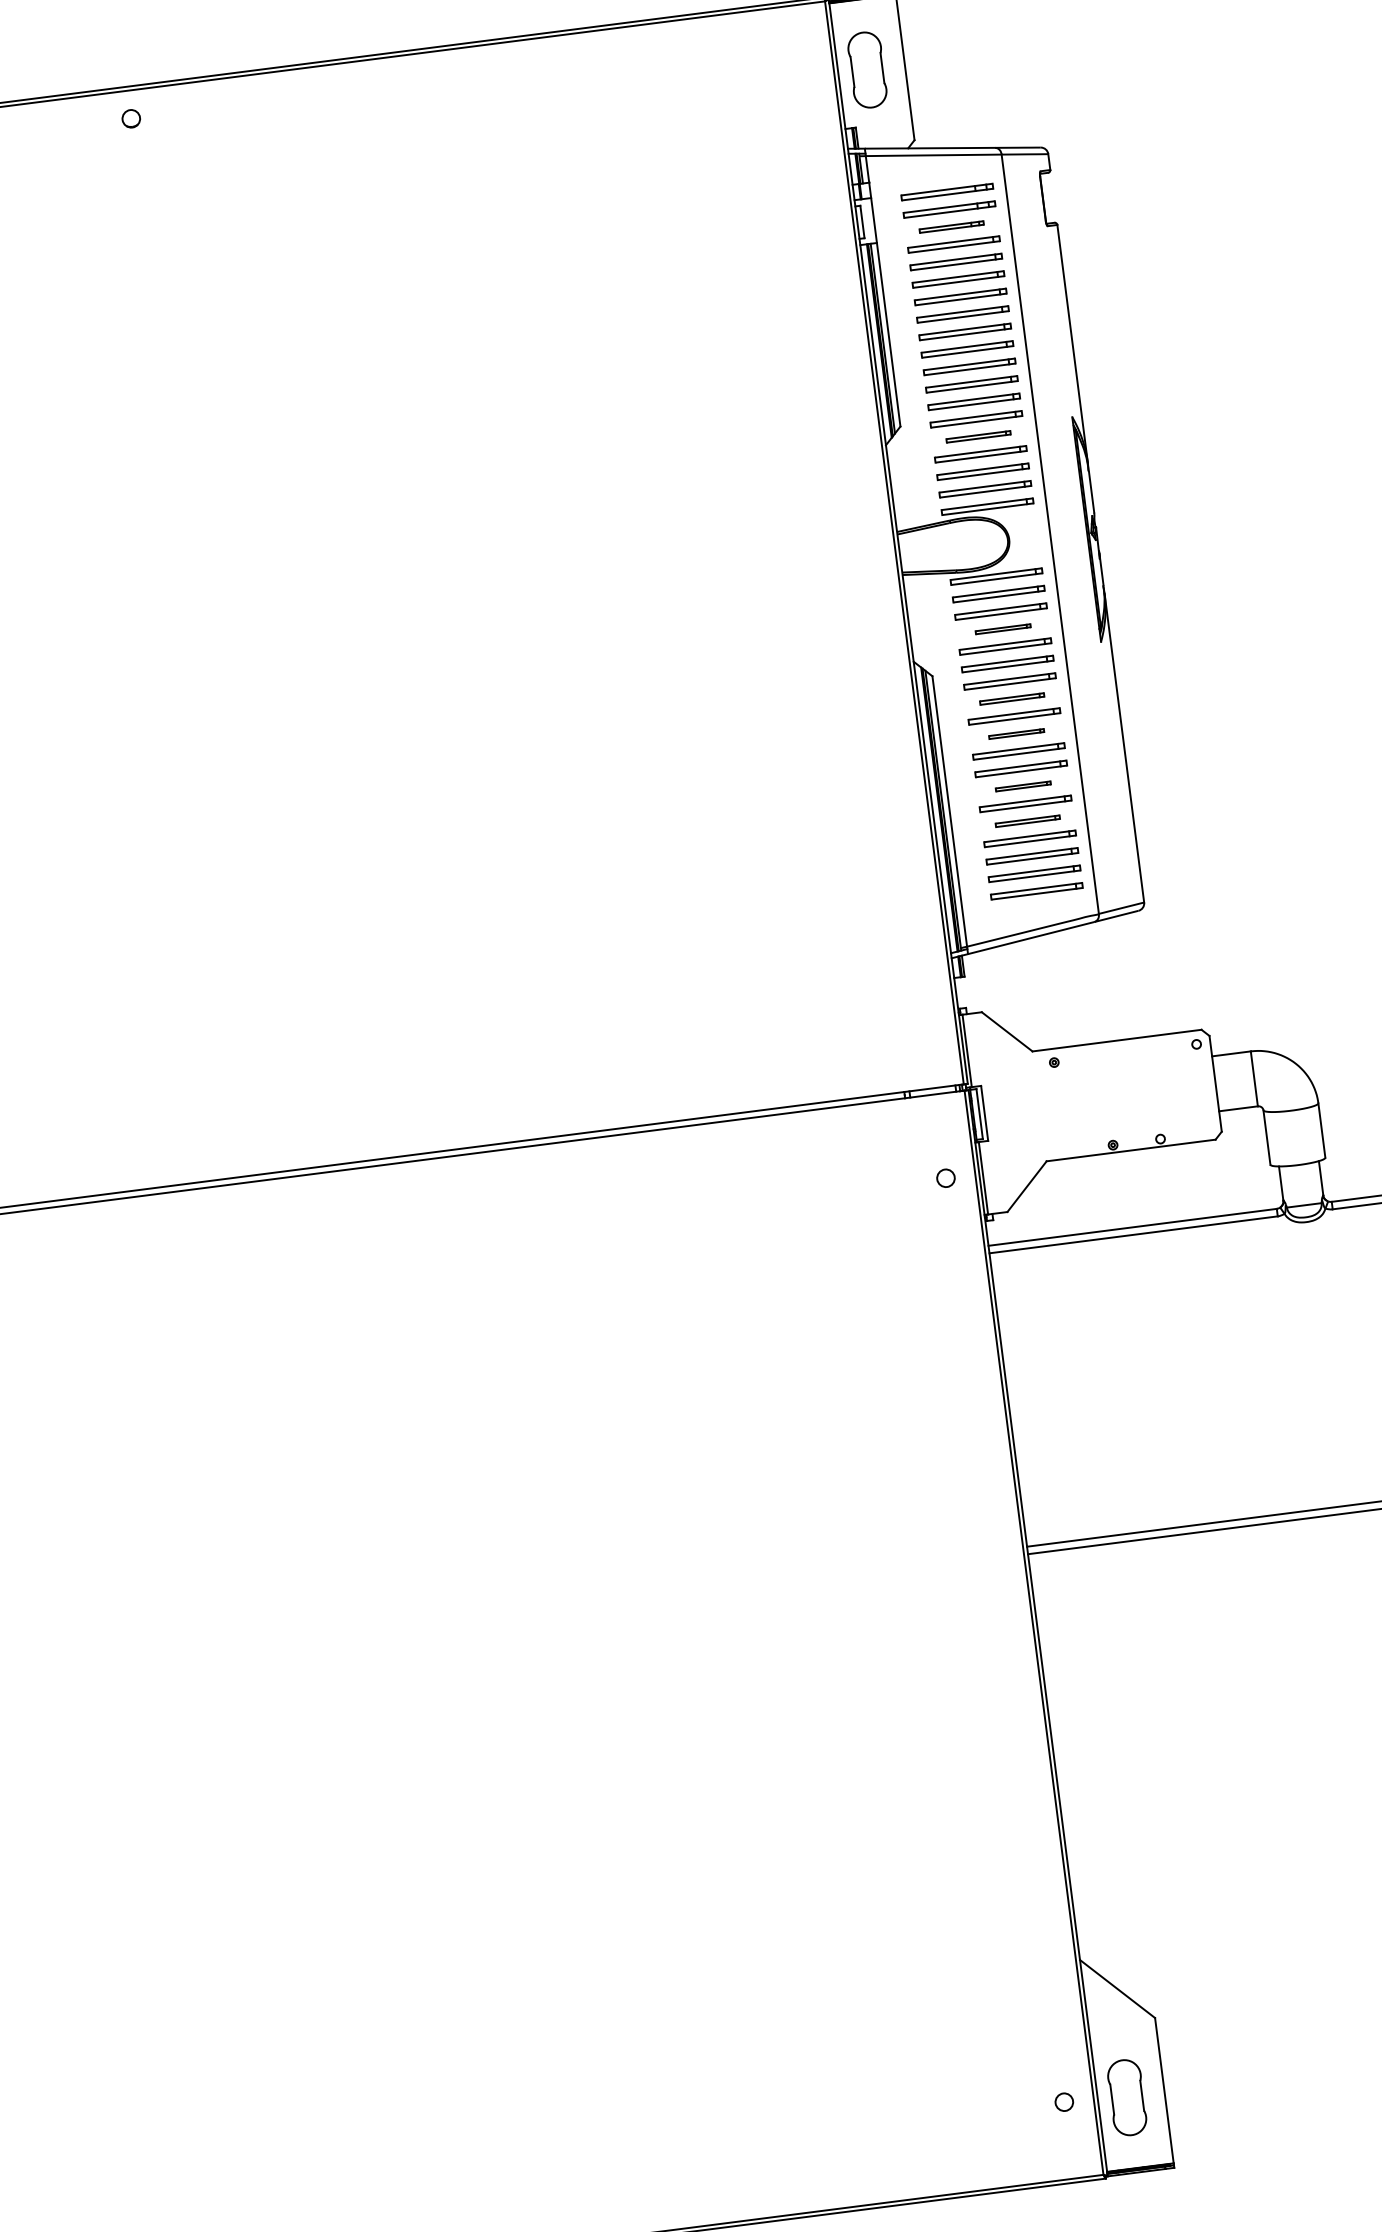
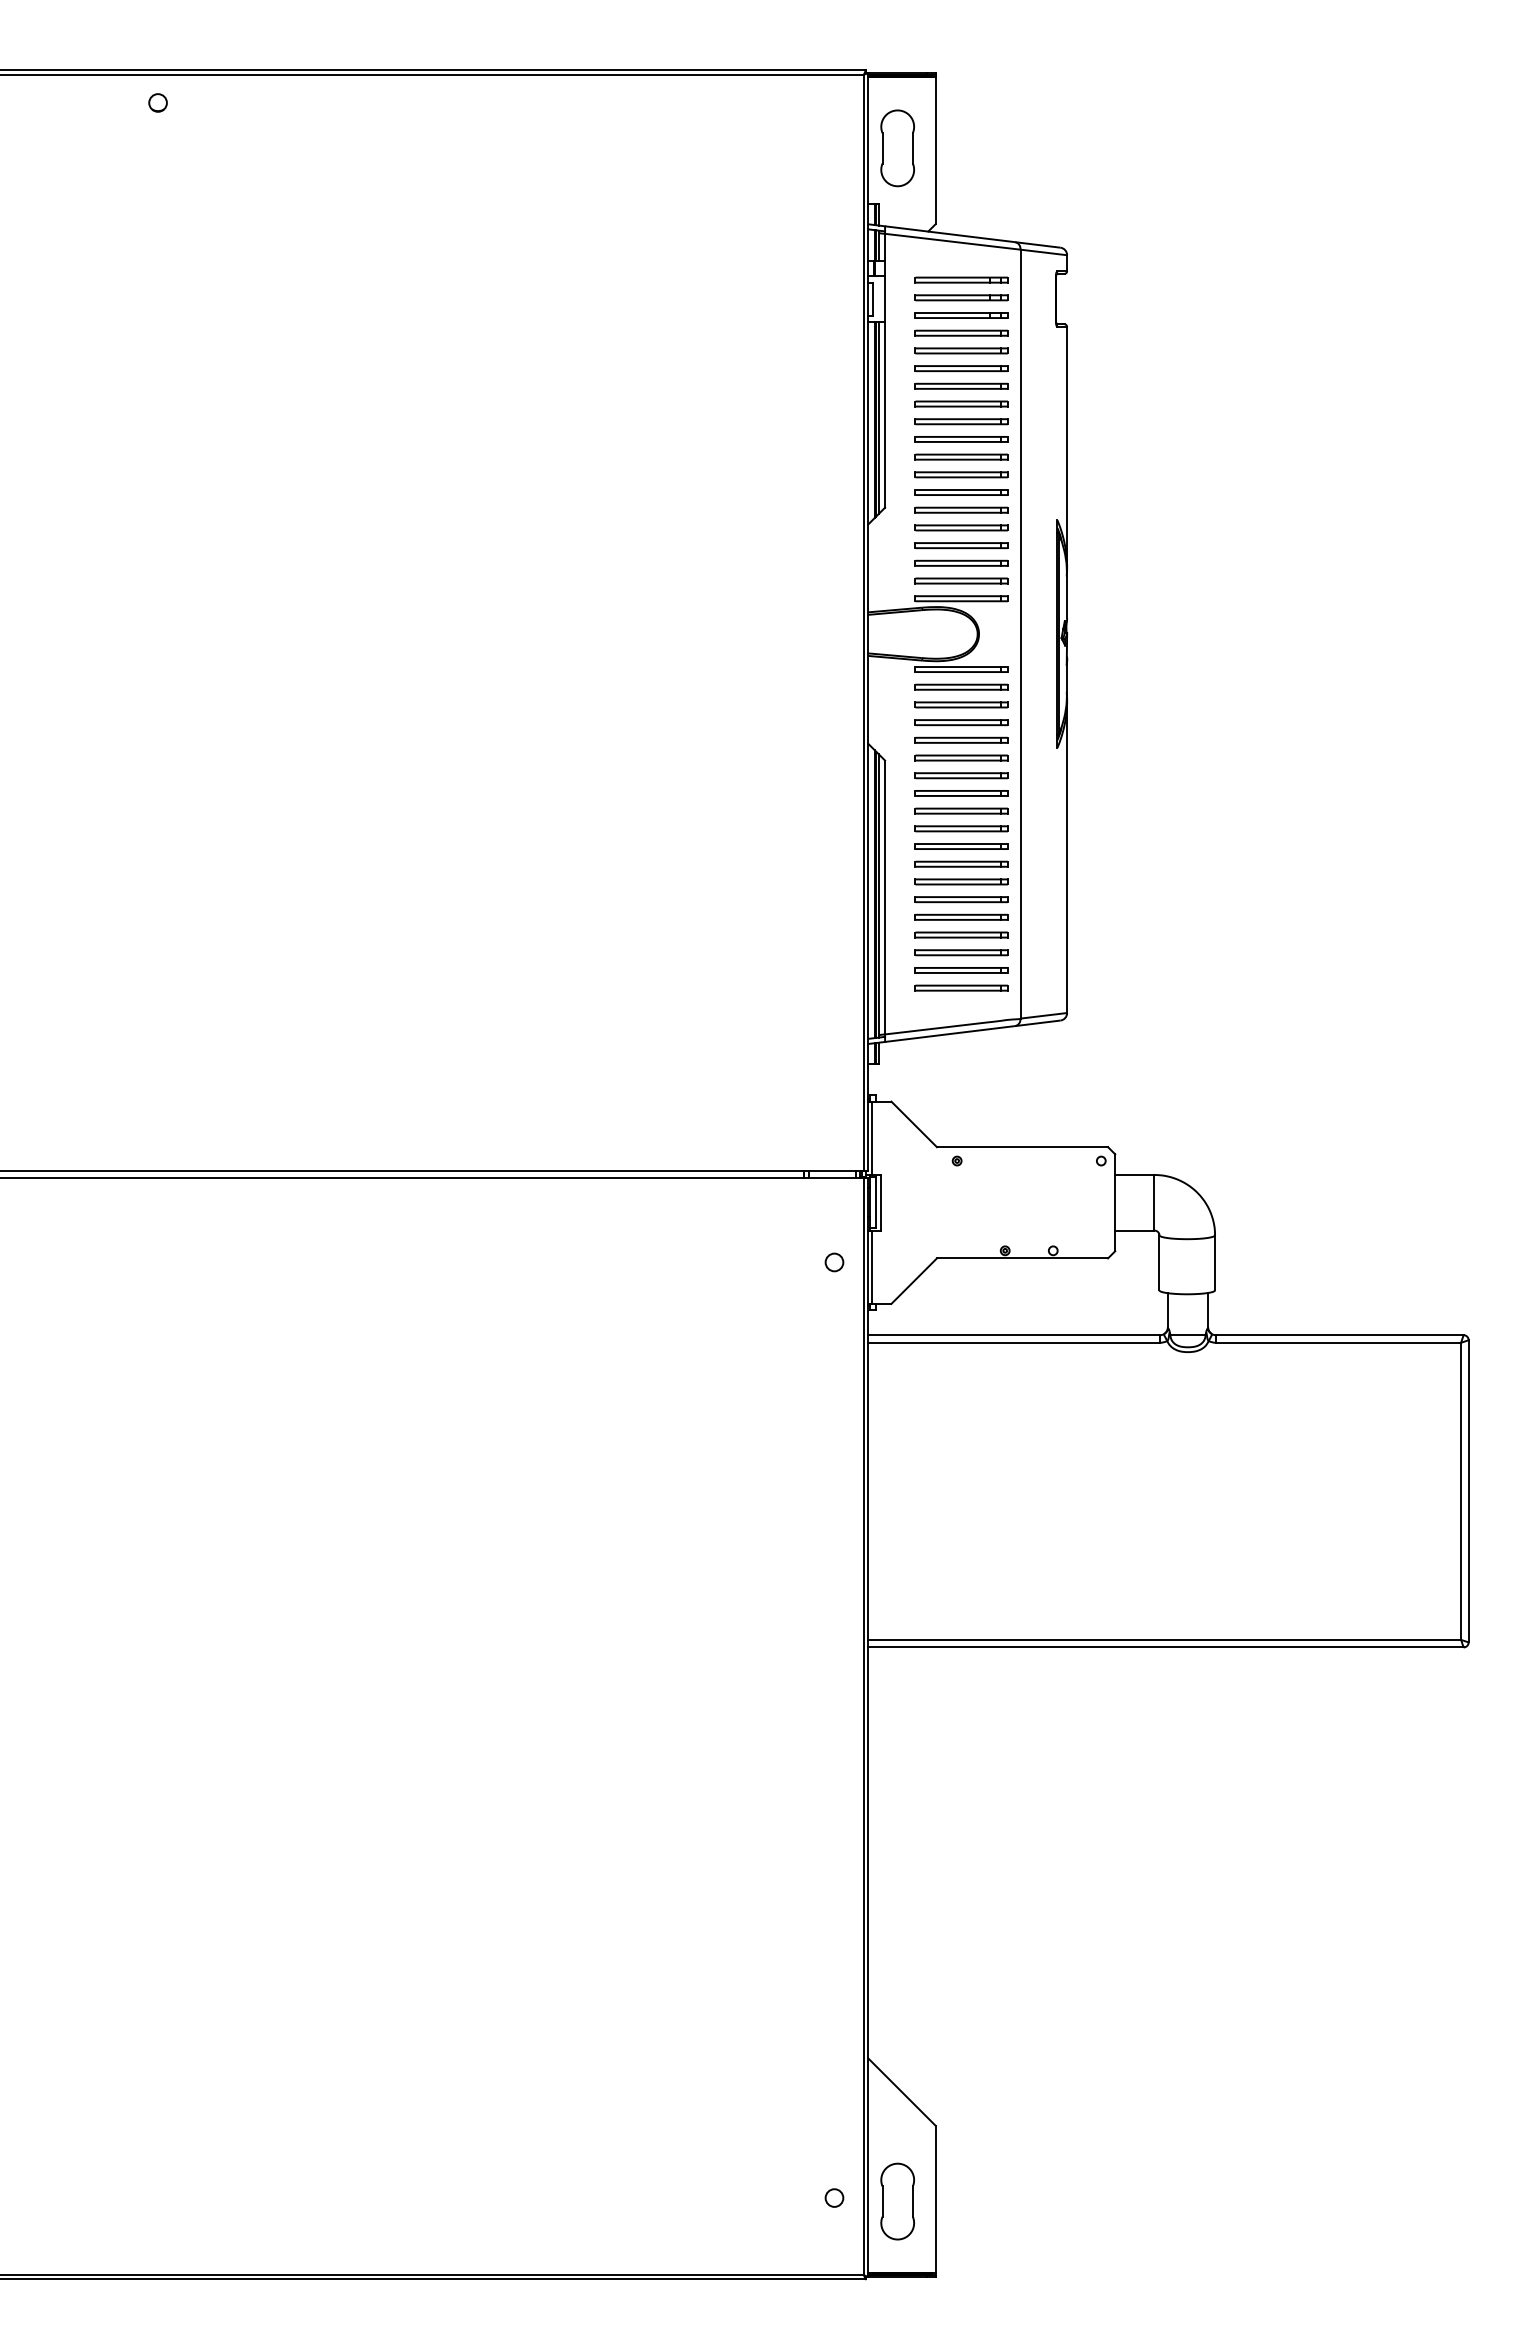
part: (951, 227) -> (961, 315), size x1.43
part: (978, 436) -> (961, 527), size x1.43
part: (1003, 628) -> (961, 722), size x1.67
part: (1012, 699) -> (961, 793), size x1.43
part: (1016, 733) -> (961, 828), size x1.67
part: (1023, 786) -> (961, 881), size x1.67
part: (1027, 820) -> (961, 916), size x1.43

